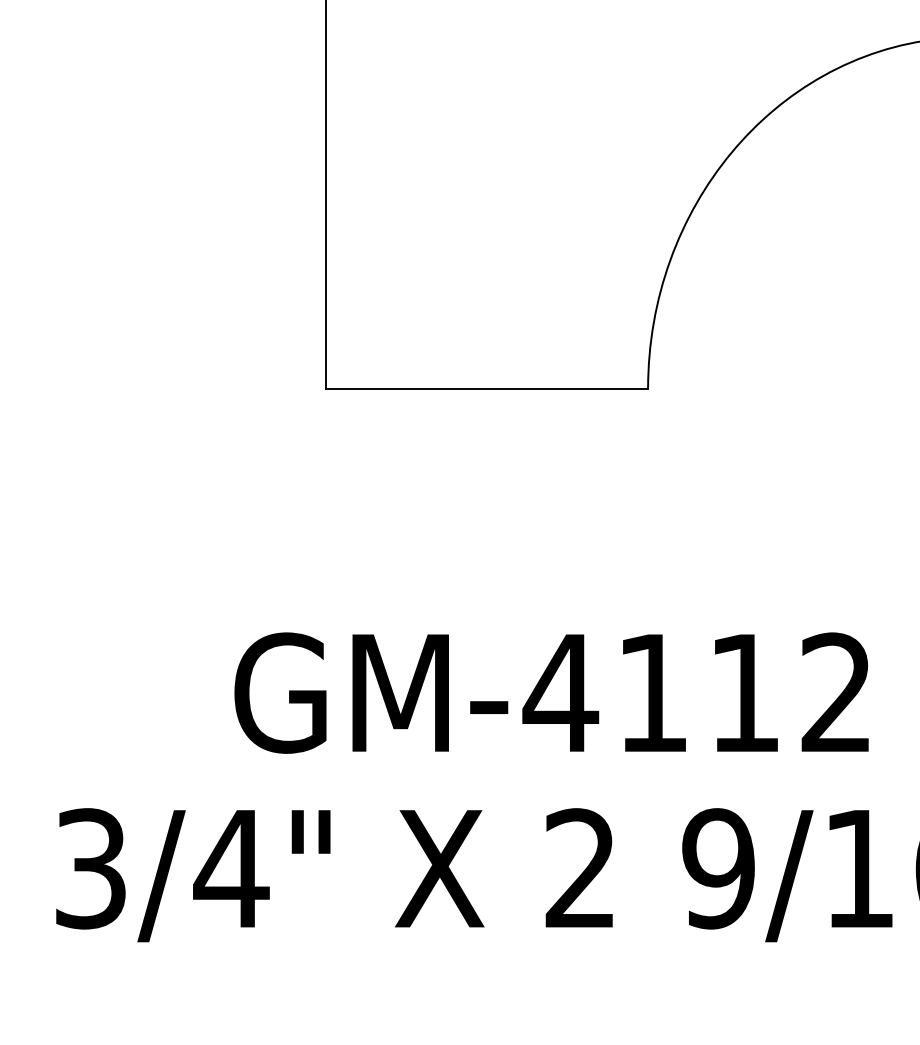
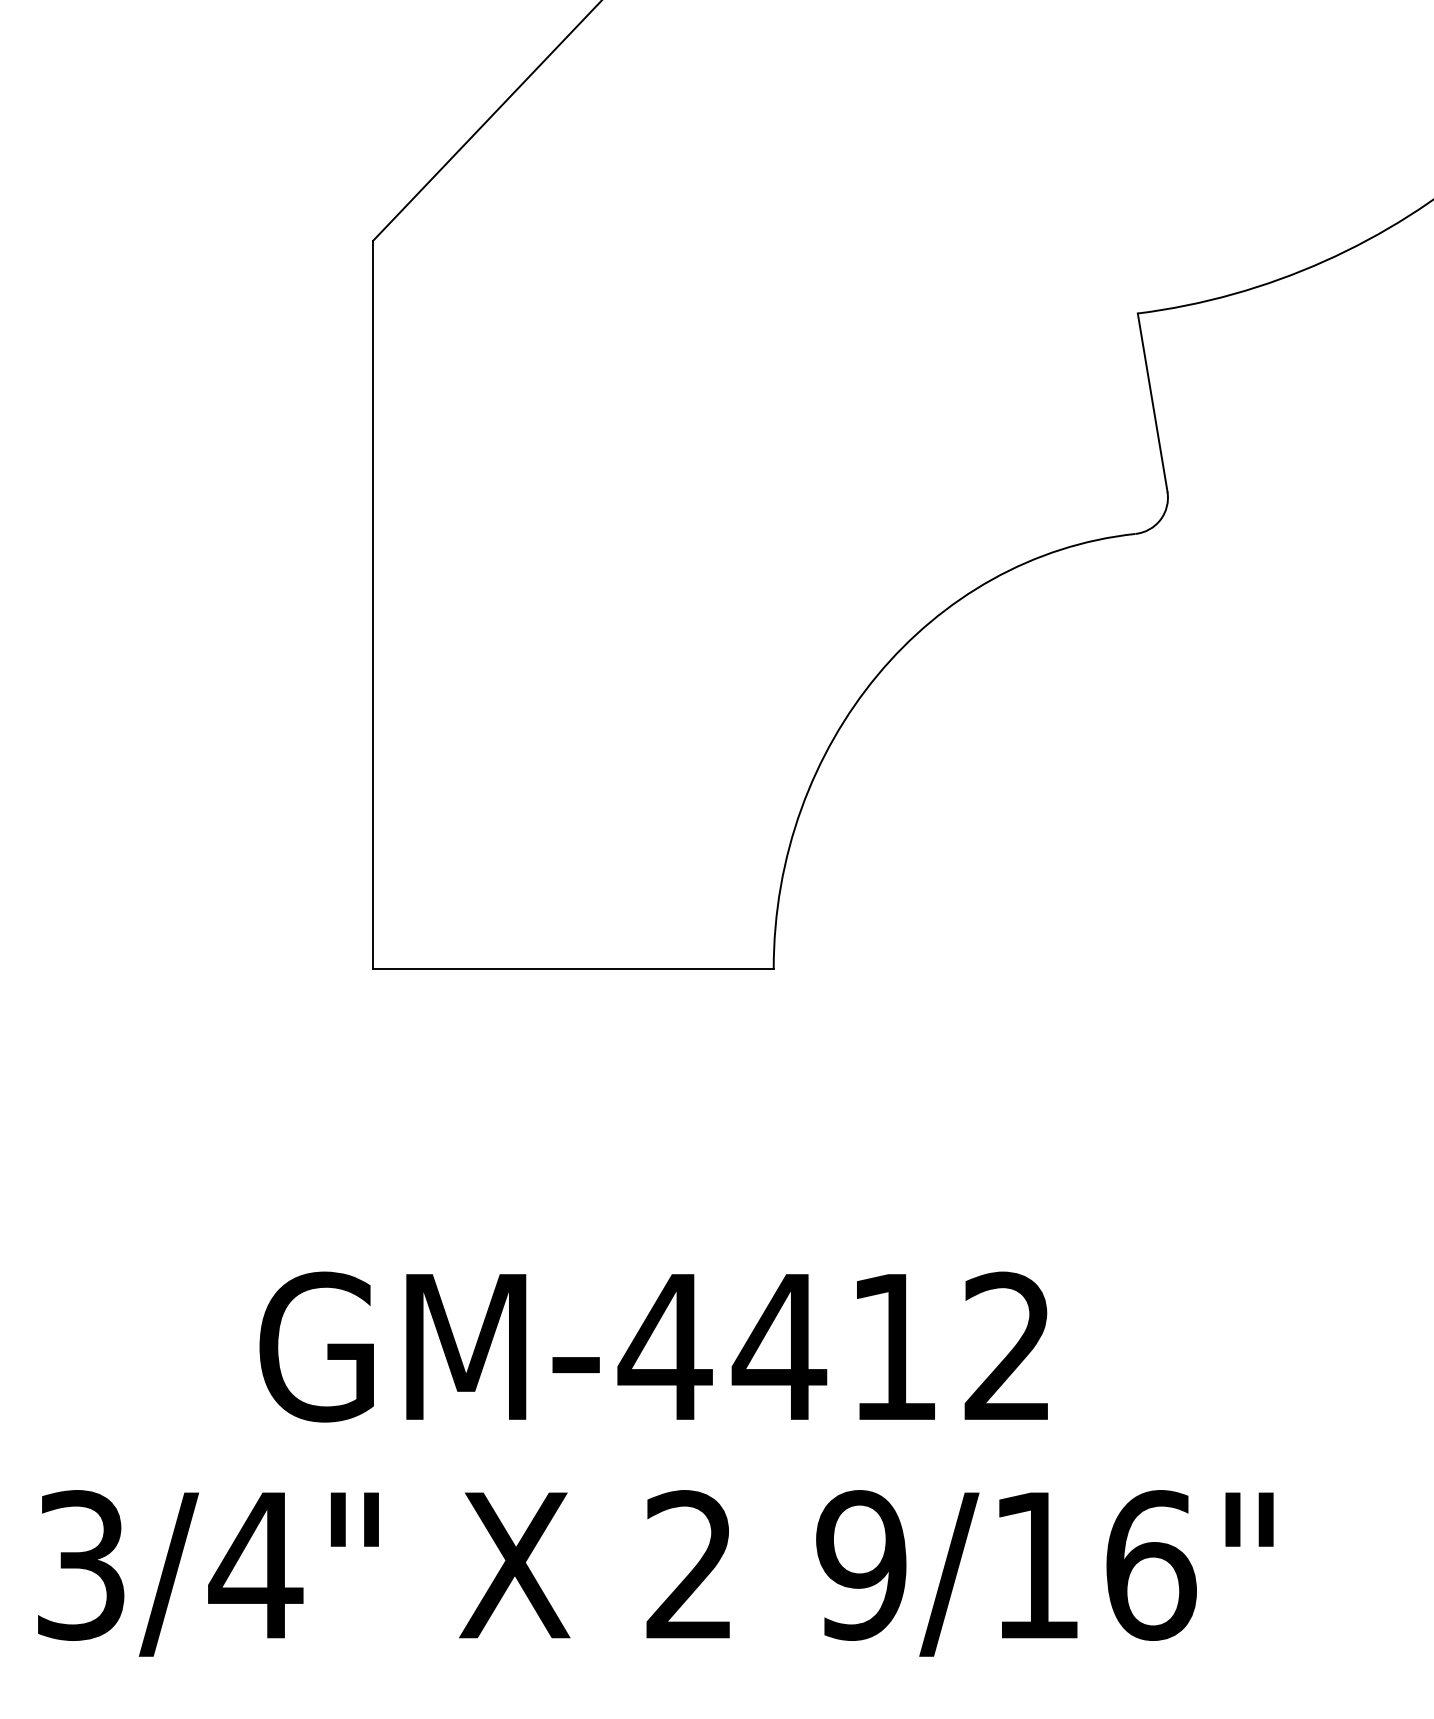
text: (652, 692) -> (779, 1346), GM-4112 -> GM-4412

